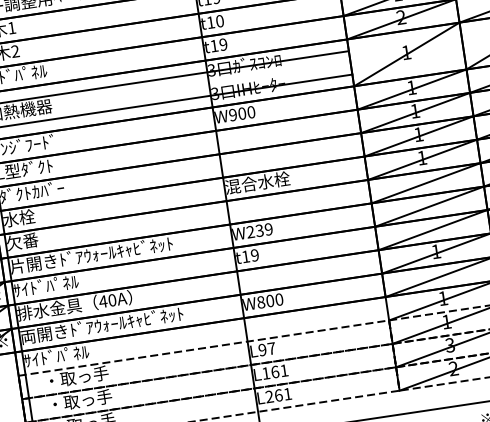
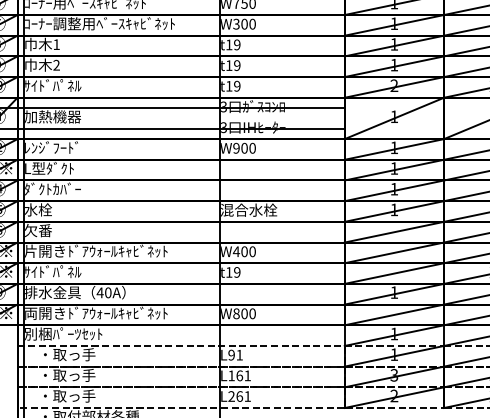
text: (220, 21) -> (237, 65), t10 -> t19
text: (258, 230) -> (243, 251), W239 -> W400
text: (271, 347) -> (239, 354), L97 -> L91
text: (68, 353) -> (63, 333), ｻｲﾄﾞﾊﾟﾈﾙ -> 別梱ﾊﾟｰﾂｾｯﾄ

